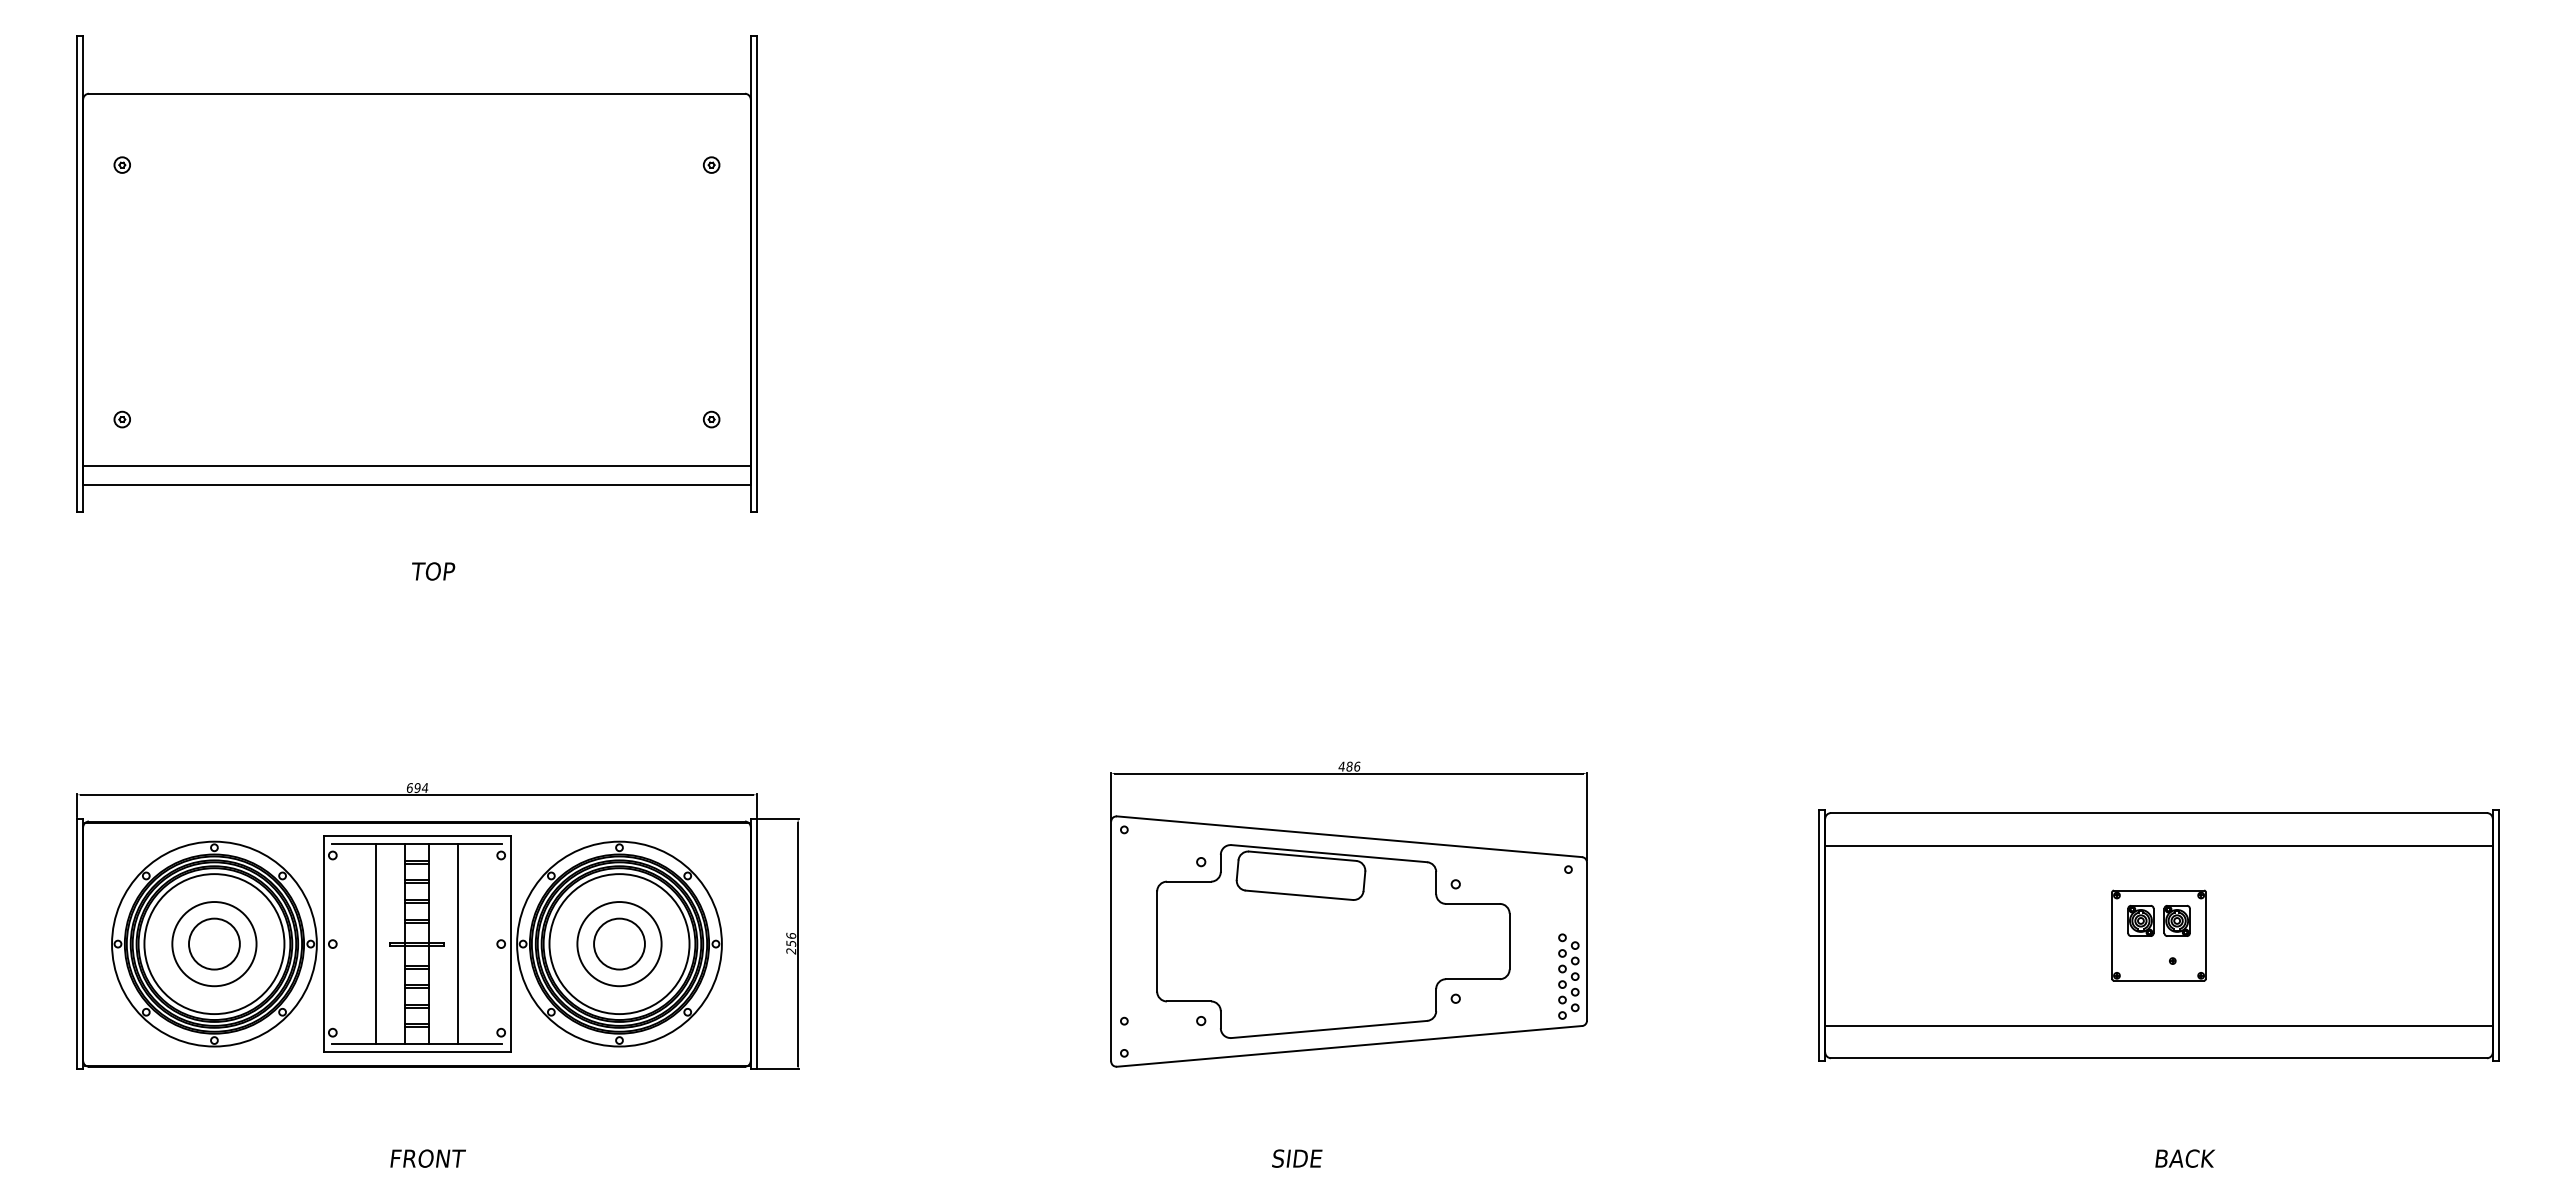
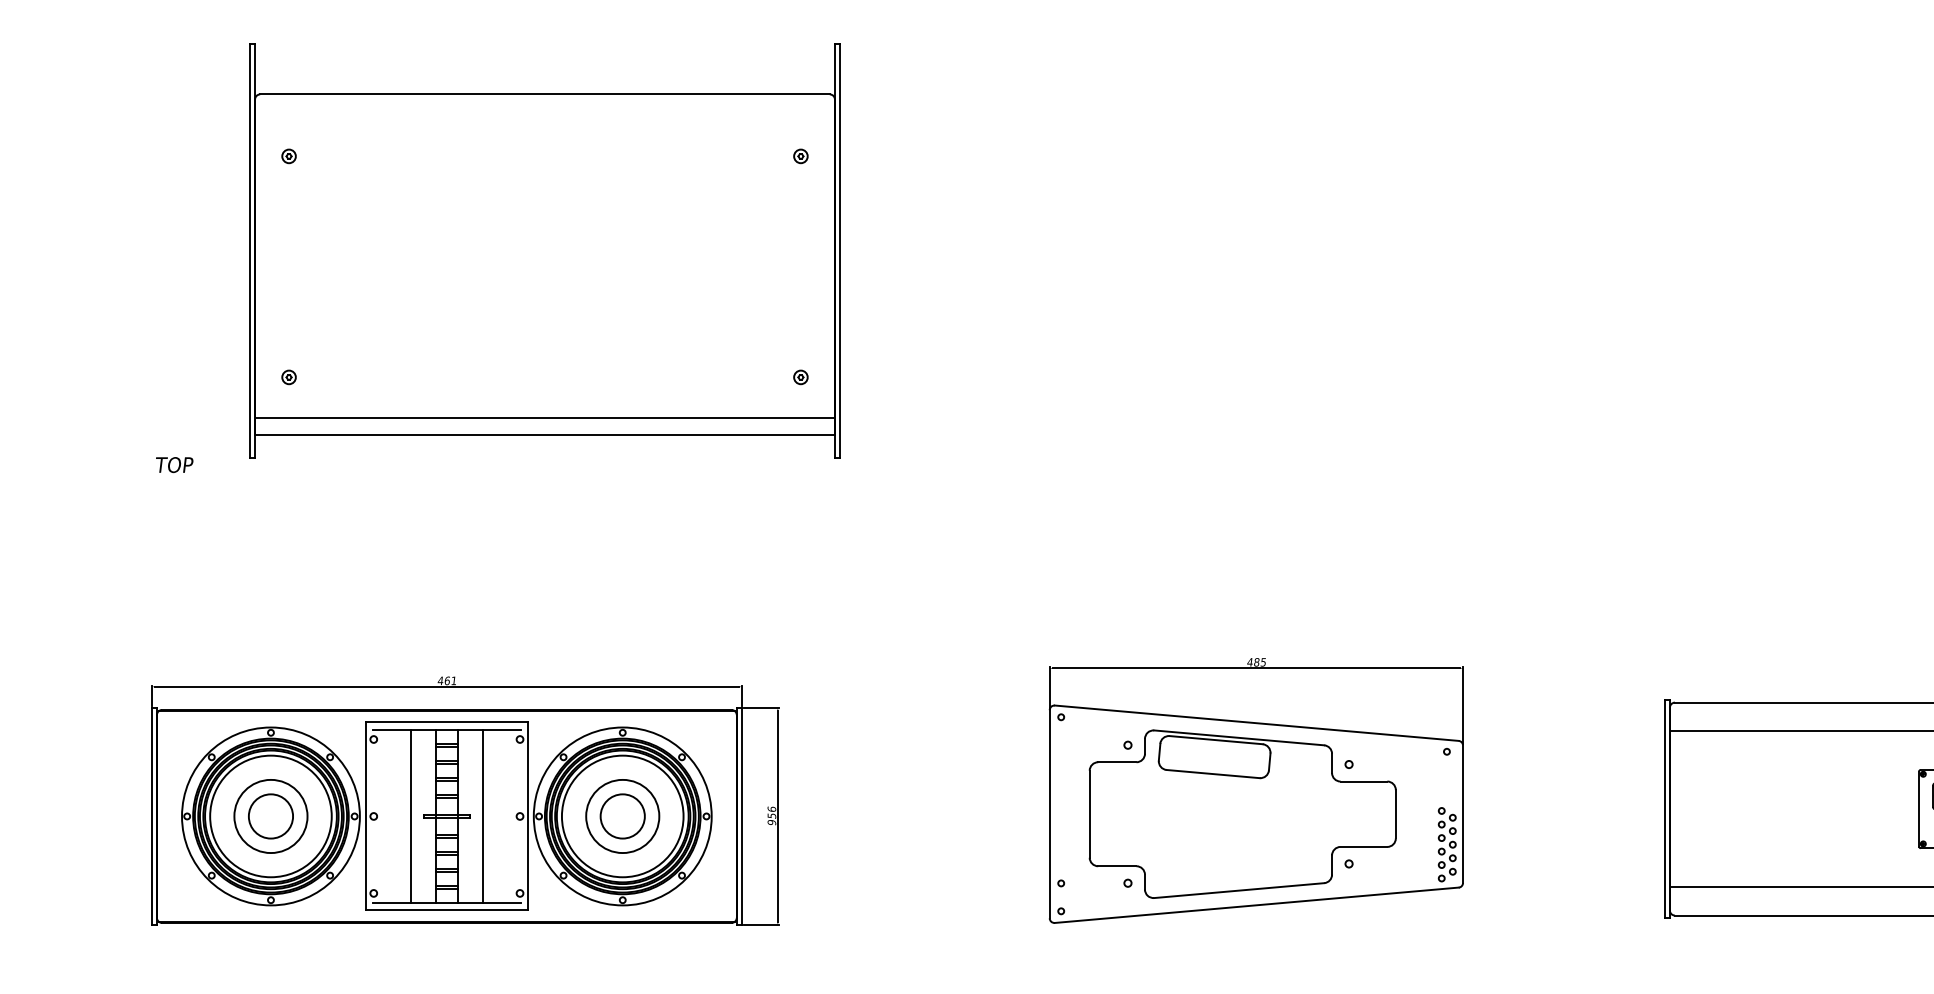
part: (416, 273) -> (544, 250), moved
text: (433, 571) -> (174, 465), moved
text: (1357, 766) -> (1263, 662), 486 -> 485
text: (417, 788) -> (447, 681), 694 -> 461
text: (791, 951) -> (772, 822), 256 -> 956

